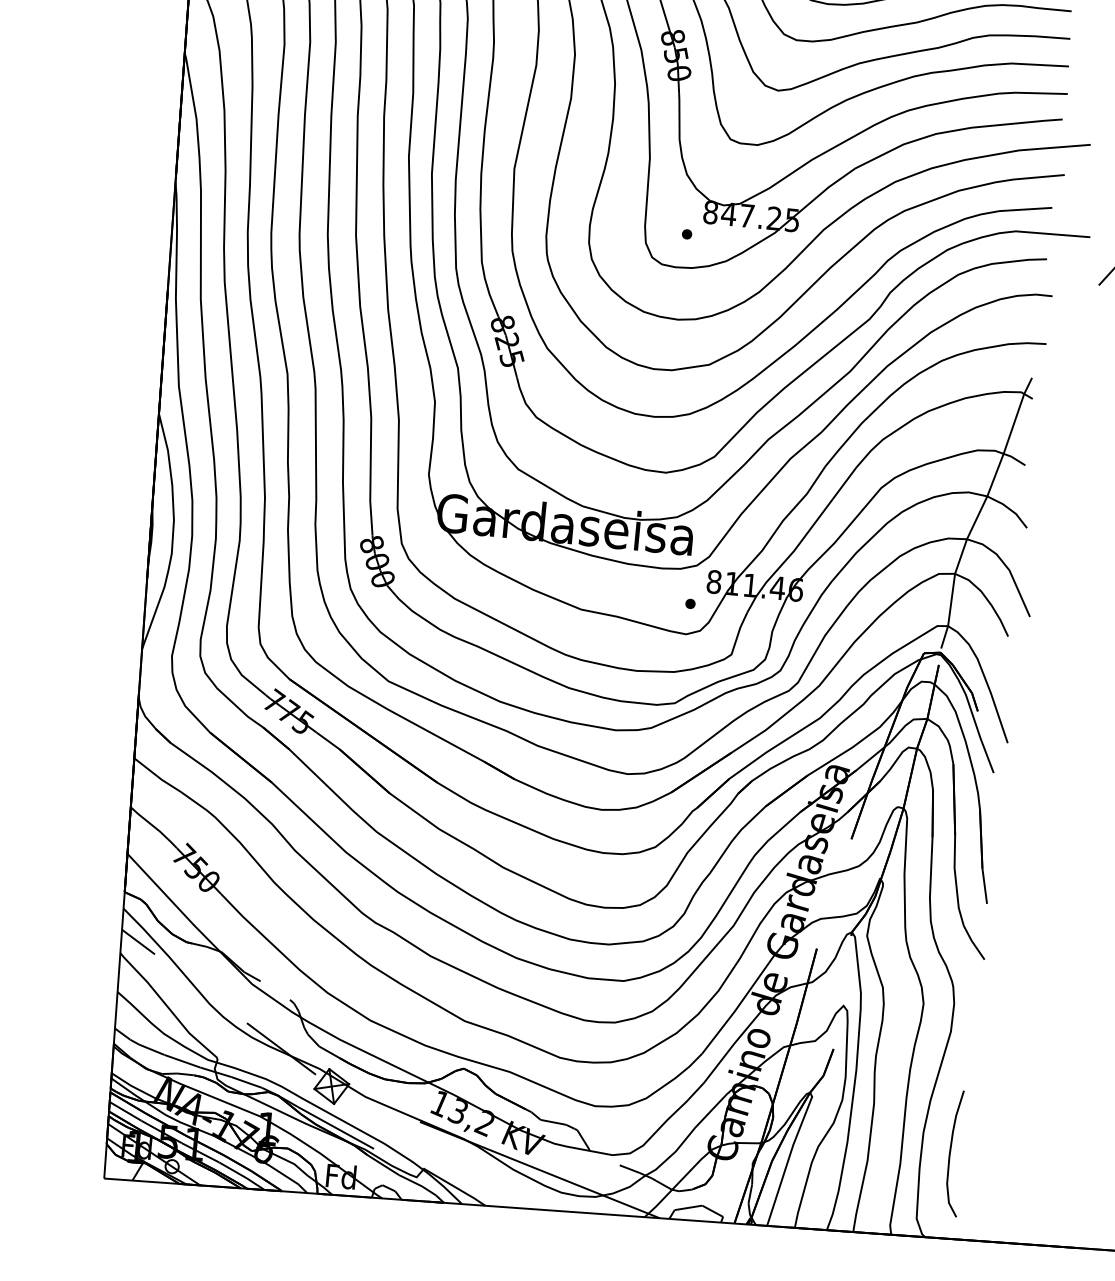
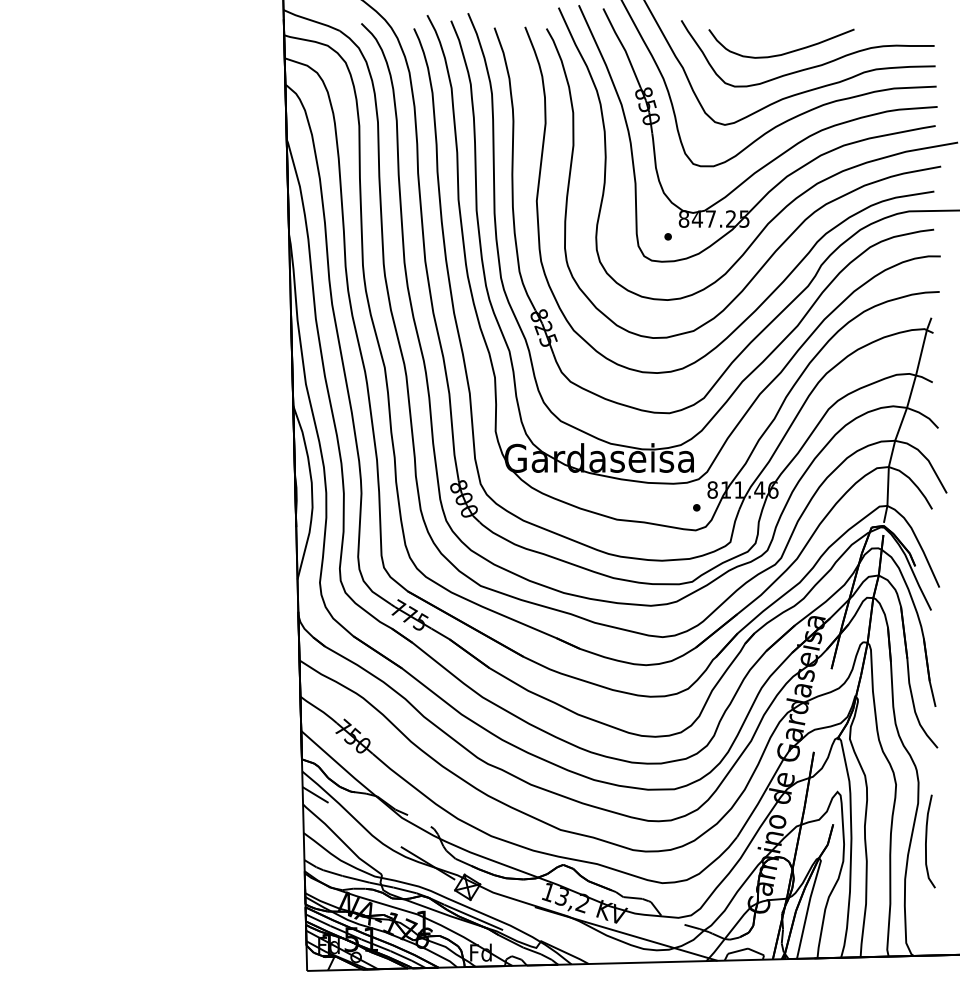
curve: (950, 1153) -> (926, 841), moved

